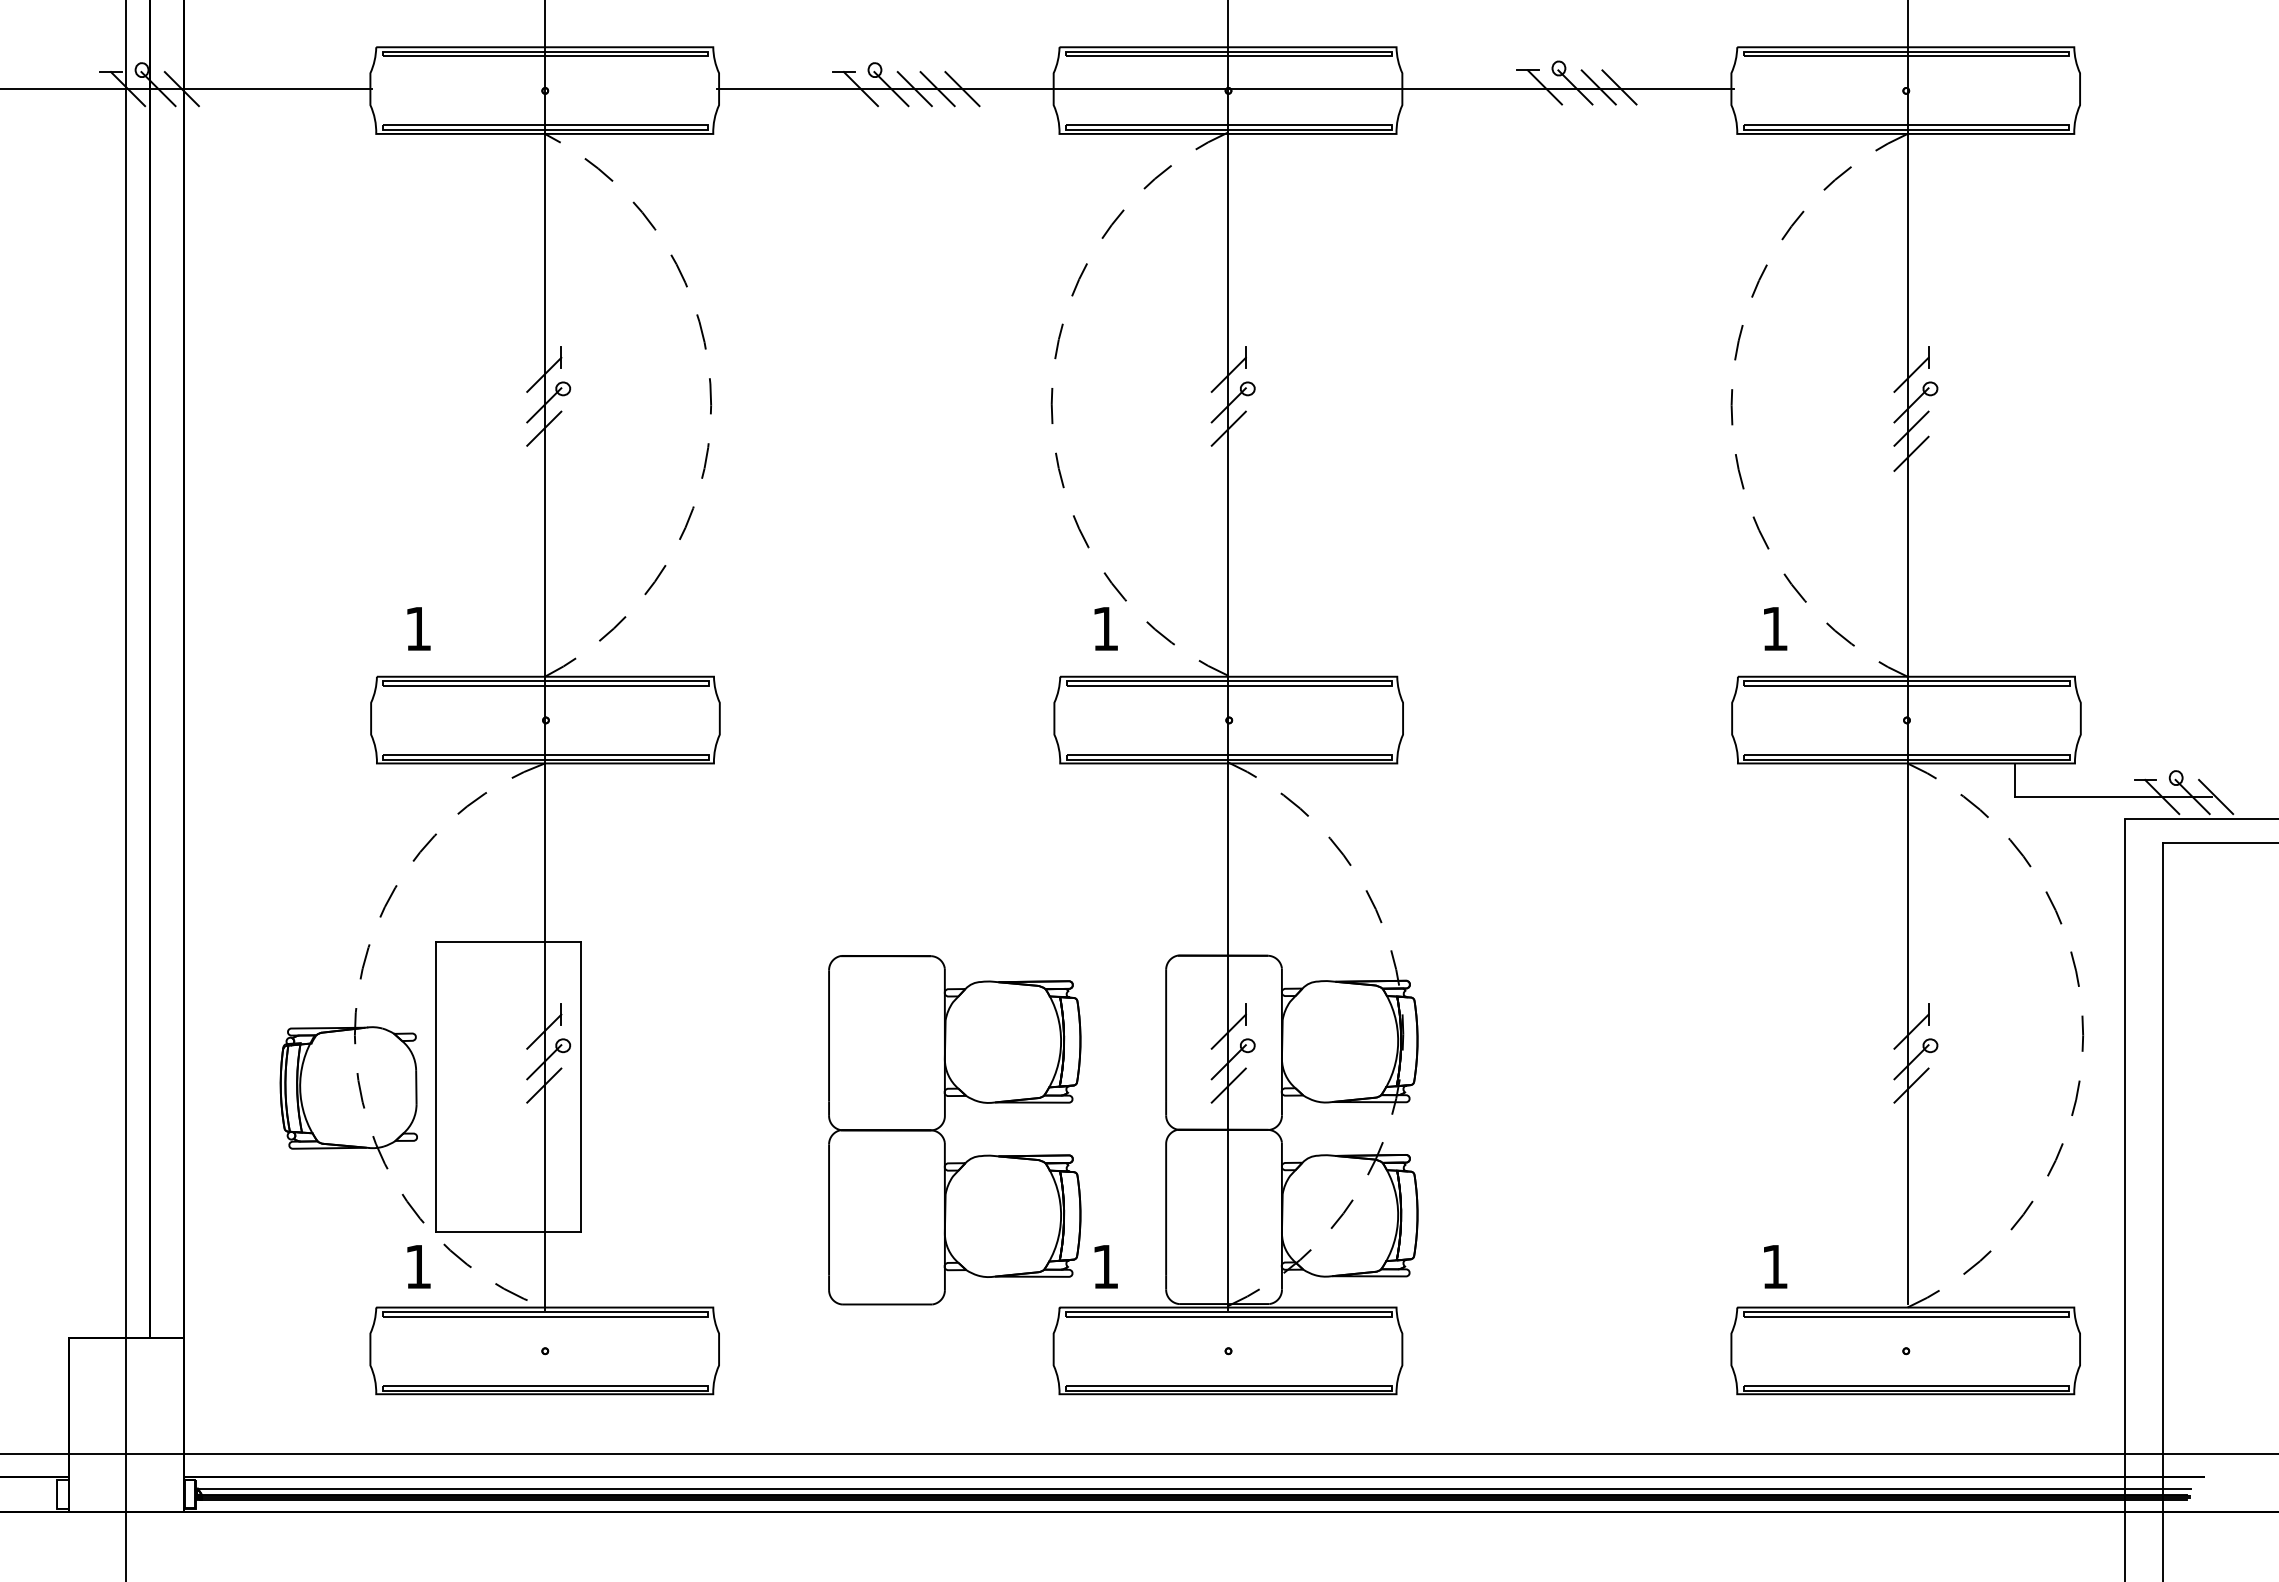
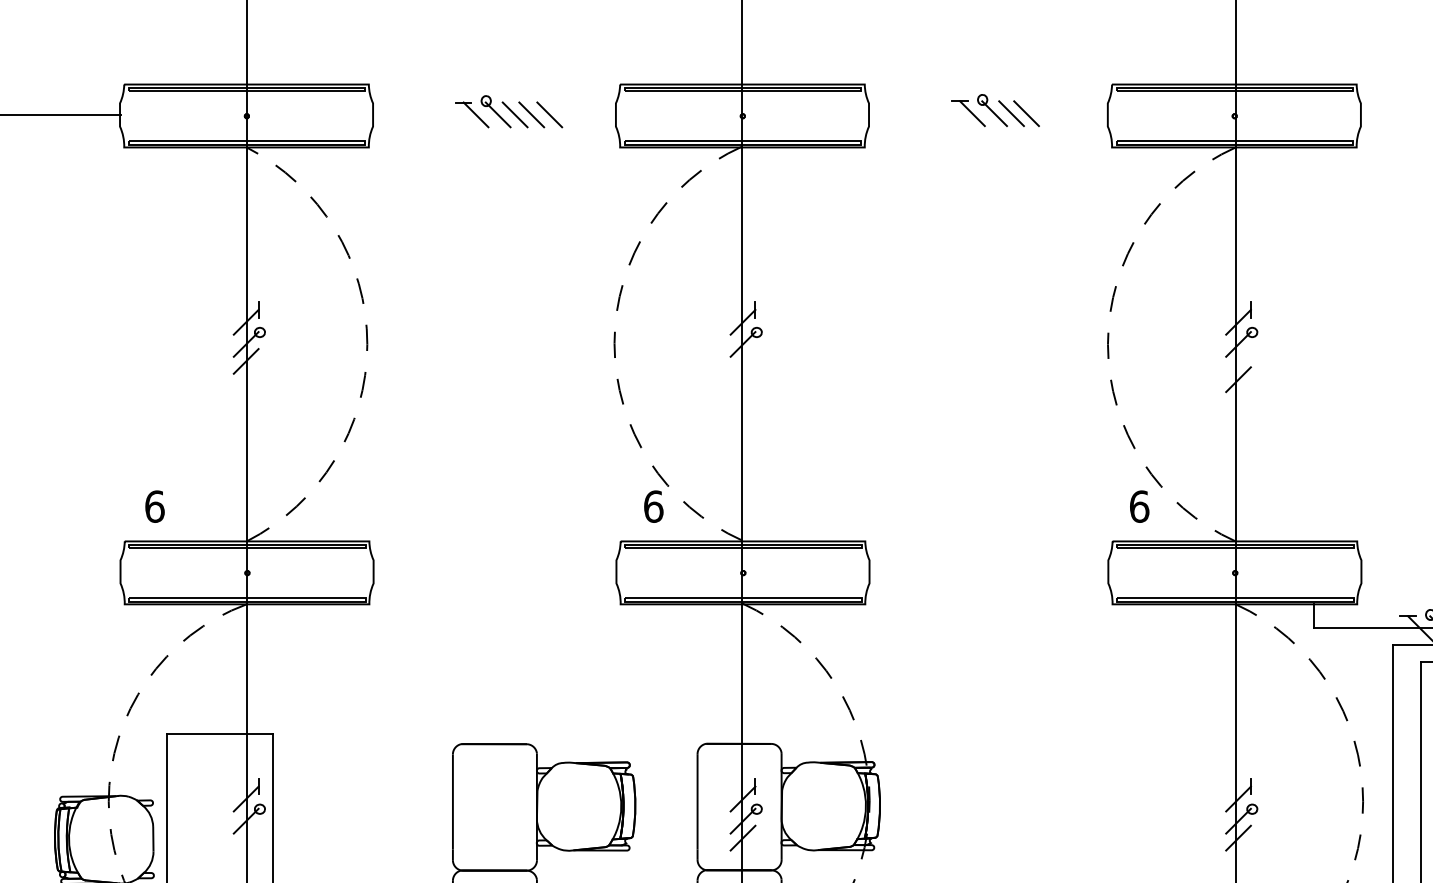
line: (1225, 88) -> (740, 114), removed
line: (1228, 428) -> (742, 361), removed
line: (1911, 428) -> (1238, 361), removed
text: (418, 628) -> (154, 506), 1 -> 6
text: (1105, 628) -> (653, 506), 1 -> 6
text: (1774, 628) -> (1139, 506), 1 -> 6
line: (544, 1085) -> (246, 838), removed

